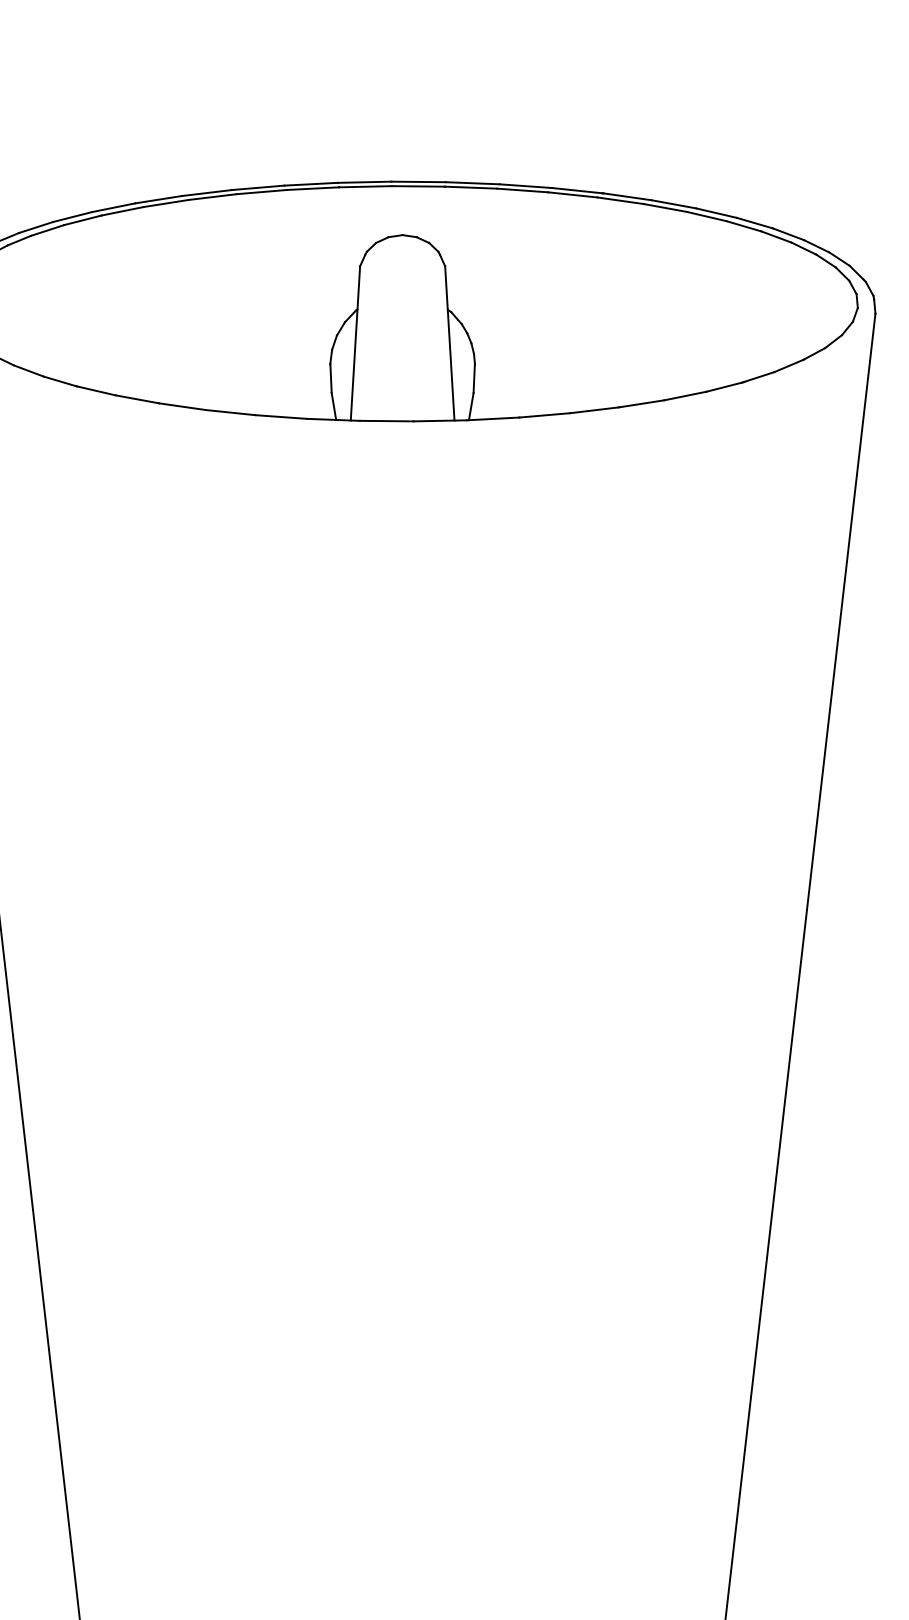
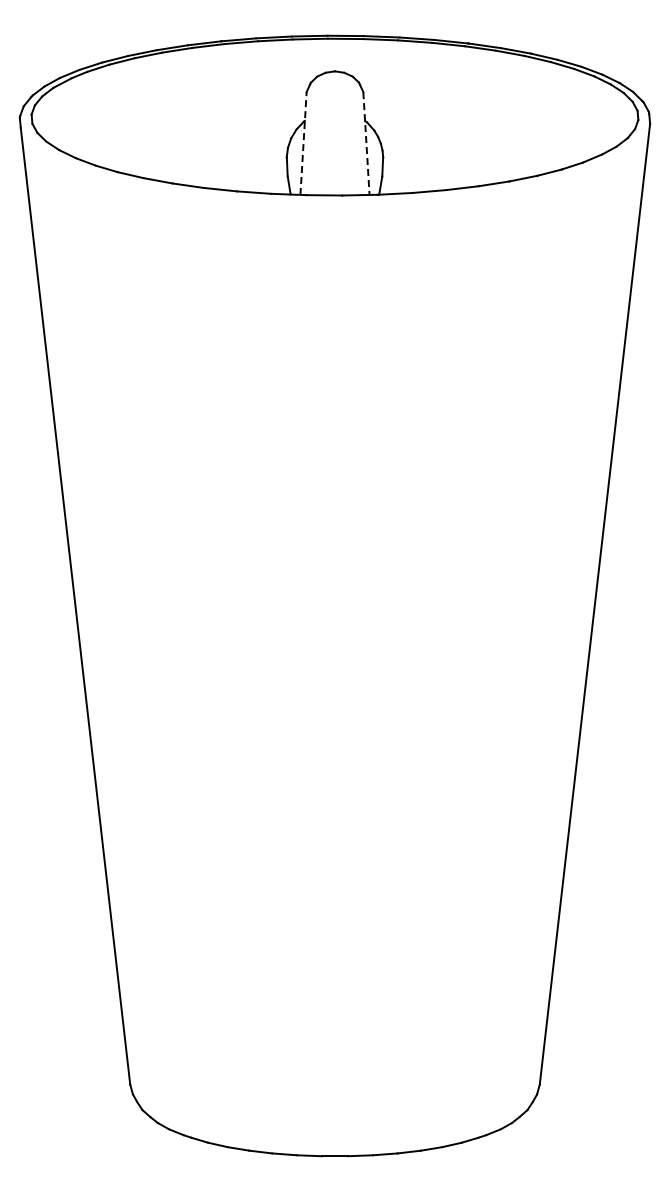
line: (355, 343) -> (303, 143), solid -> dashed
line: (449, 343) -> (366, 143), solid -> dashed

